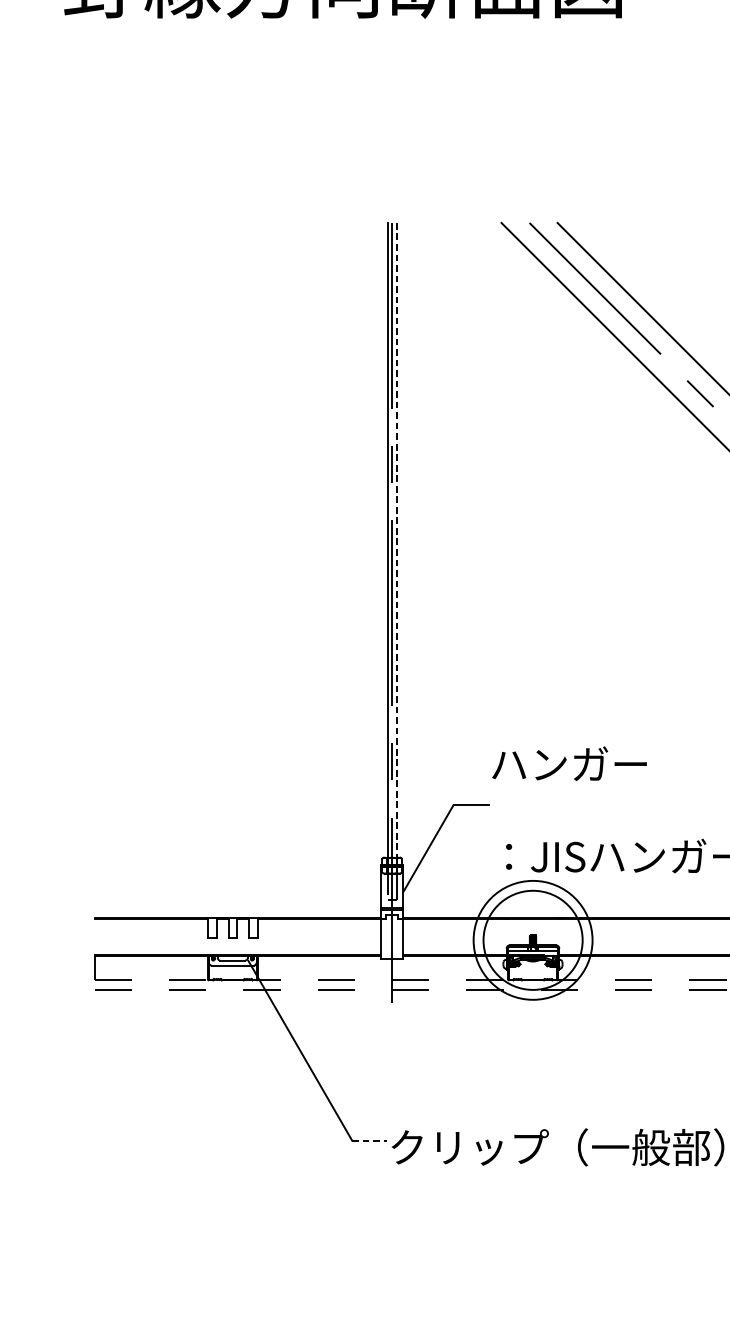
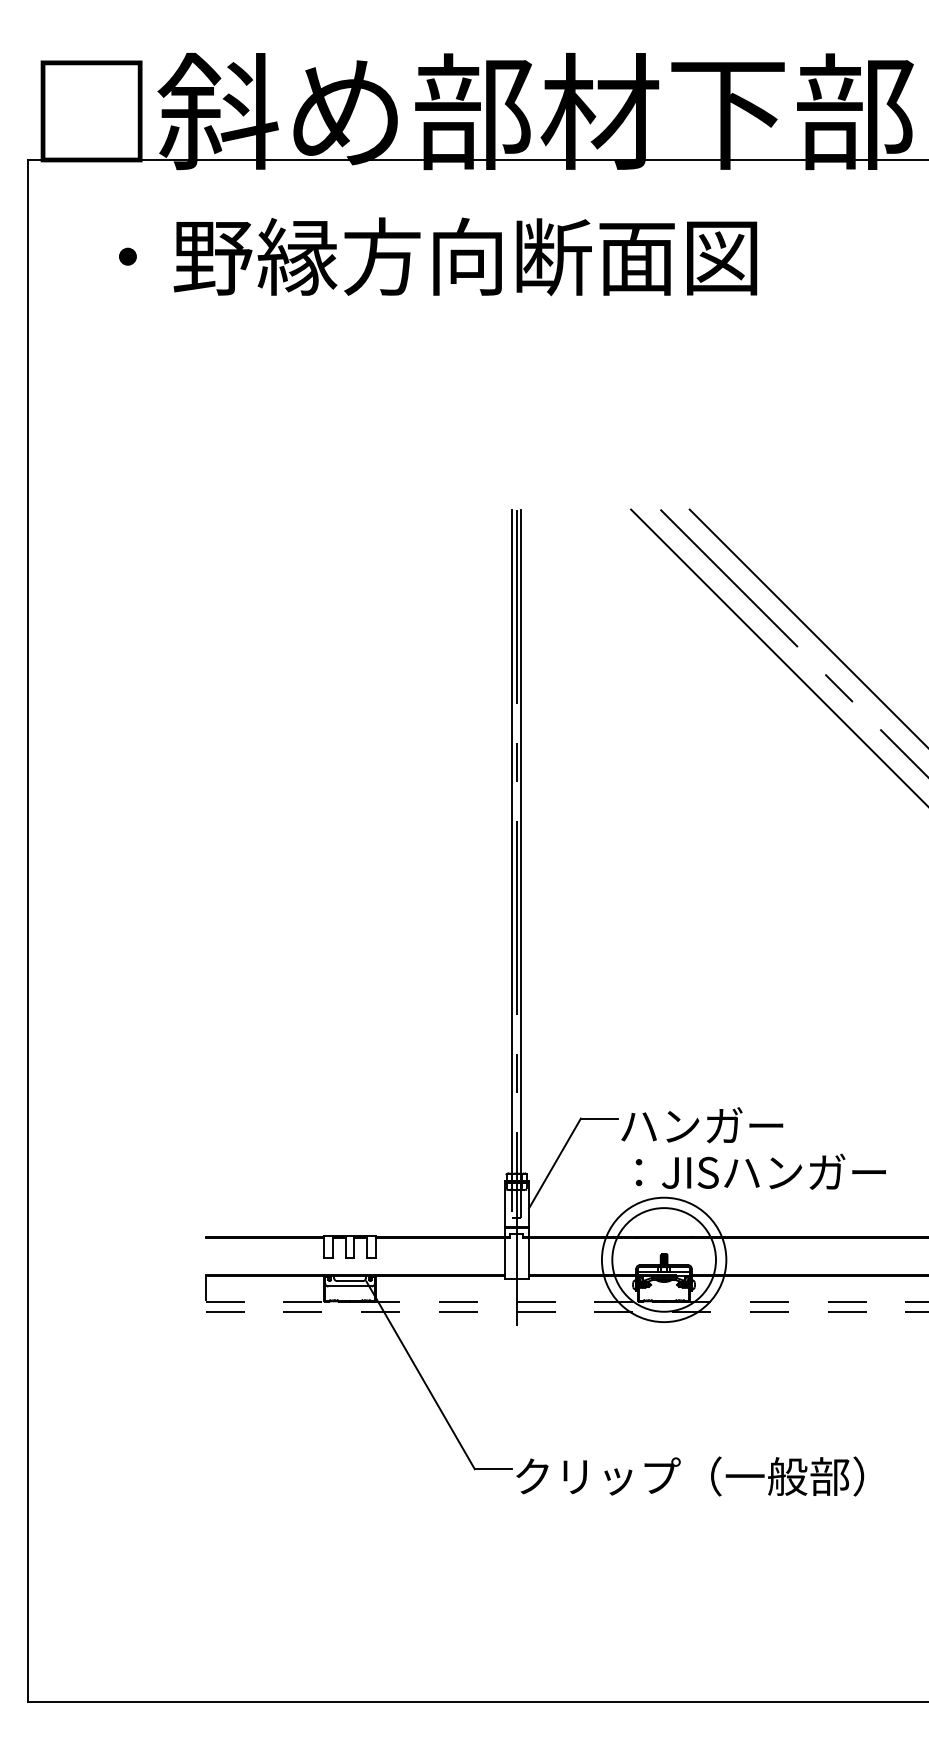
line: (396, 547) -> (521, 849), dashed -> solid
text: (569, 764) -> (702, 1125), moved
line: (369, 1140) -> (493, 1469), dashed -> solid

